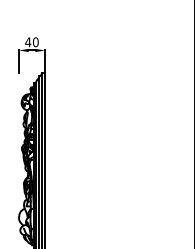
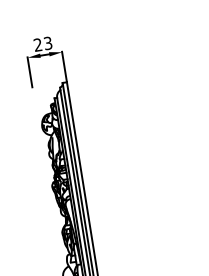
text: (31, 42) -> (42, 44), 40 -> 23

